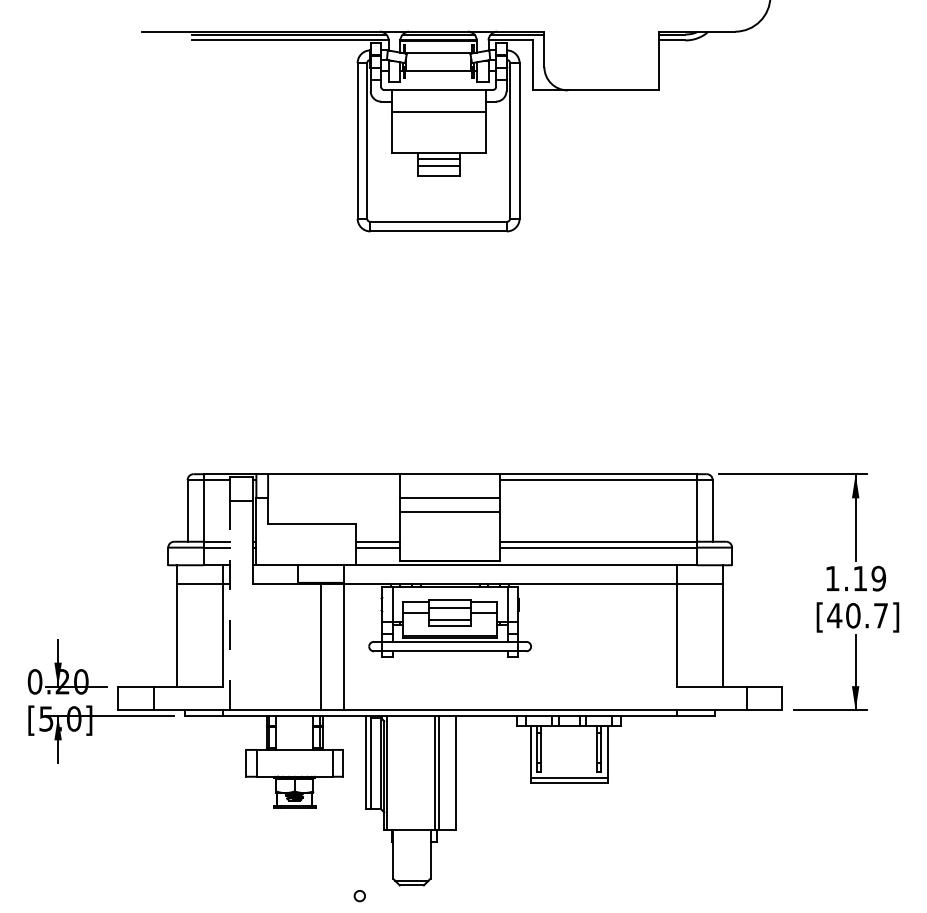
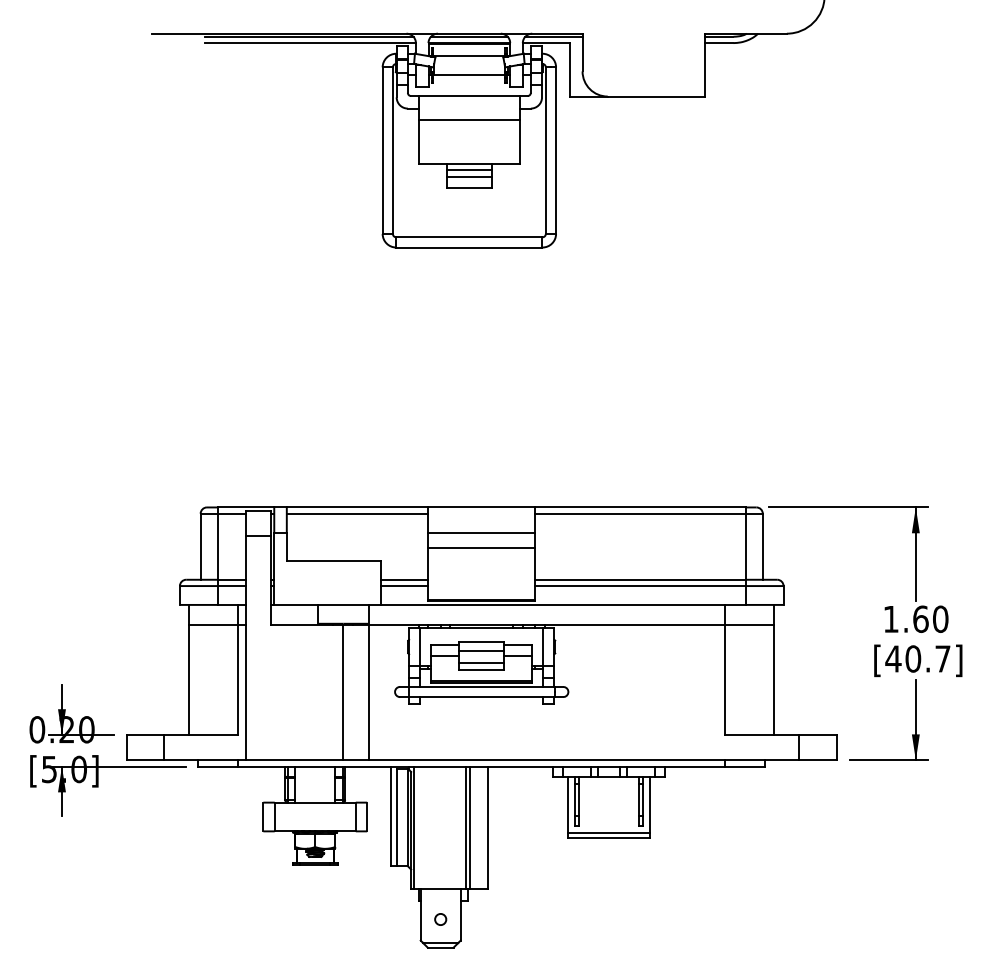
line: (334, 480) -> (357, 514), added
text: (869, 578) -> (930, 619), 1.19 -> 1.60
line: (229, 605) -> (245, 648), dashed -> solid
circle: (359, 896) -> (440, 919), moved

